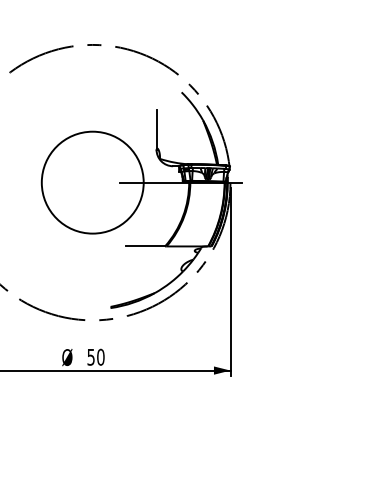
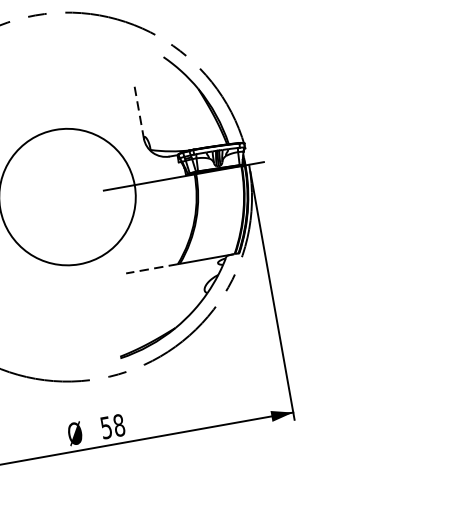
line: (156, 129) -> (139, 112), solid -> dashed
line: (145, 246) -> (152, 268), solid -> dashed
text: (100, 357) -> (118, 425), 50 -> 58

